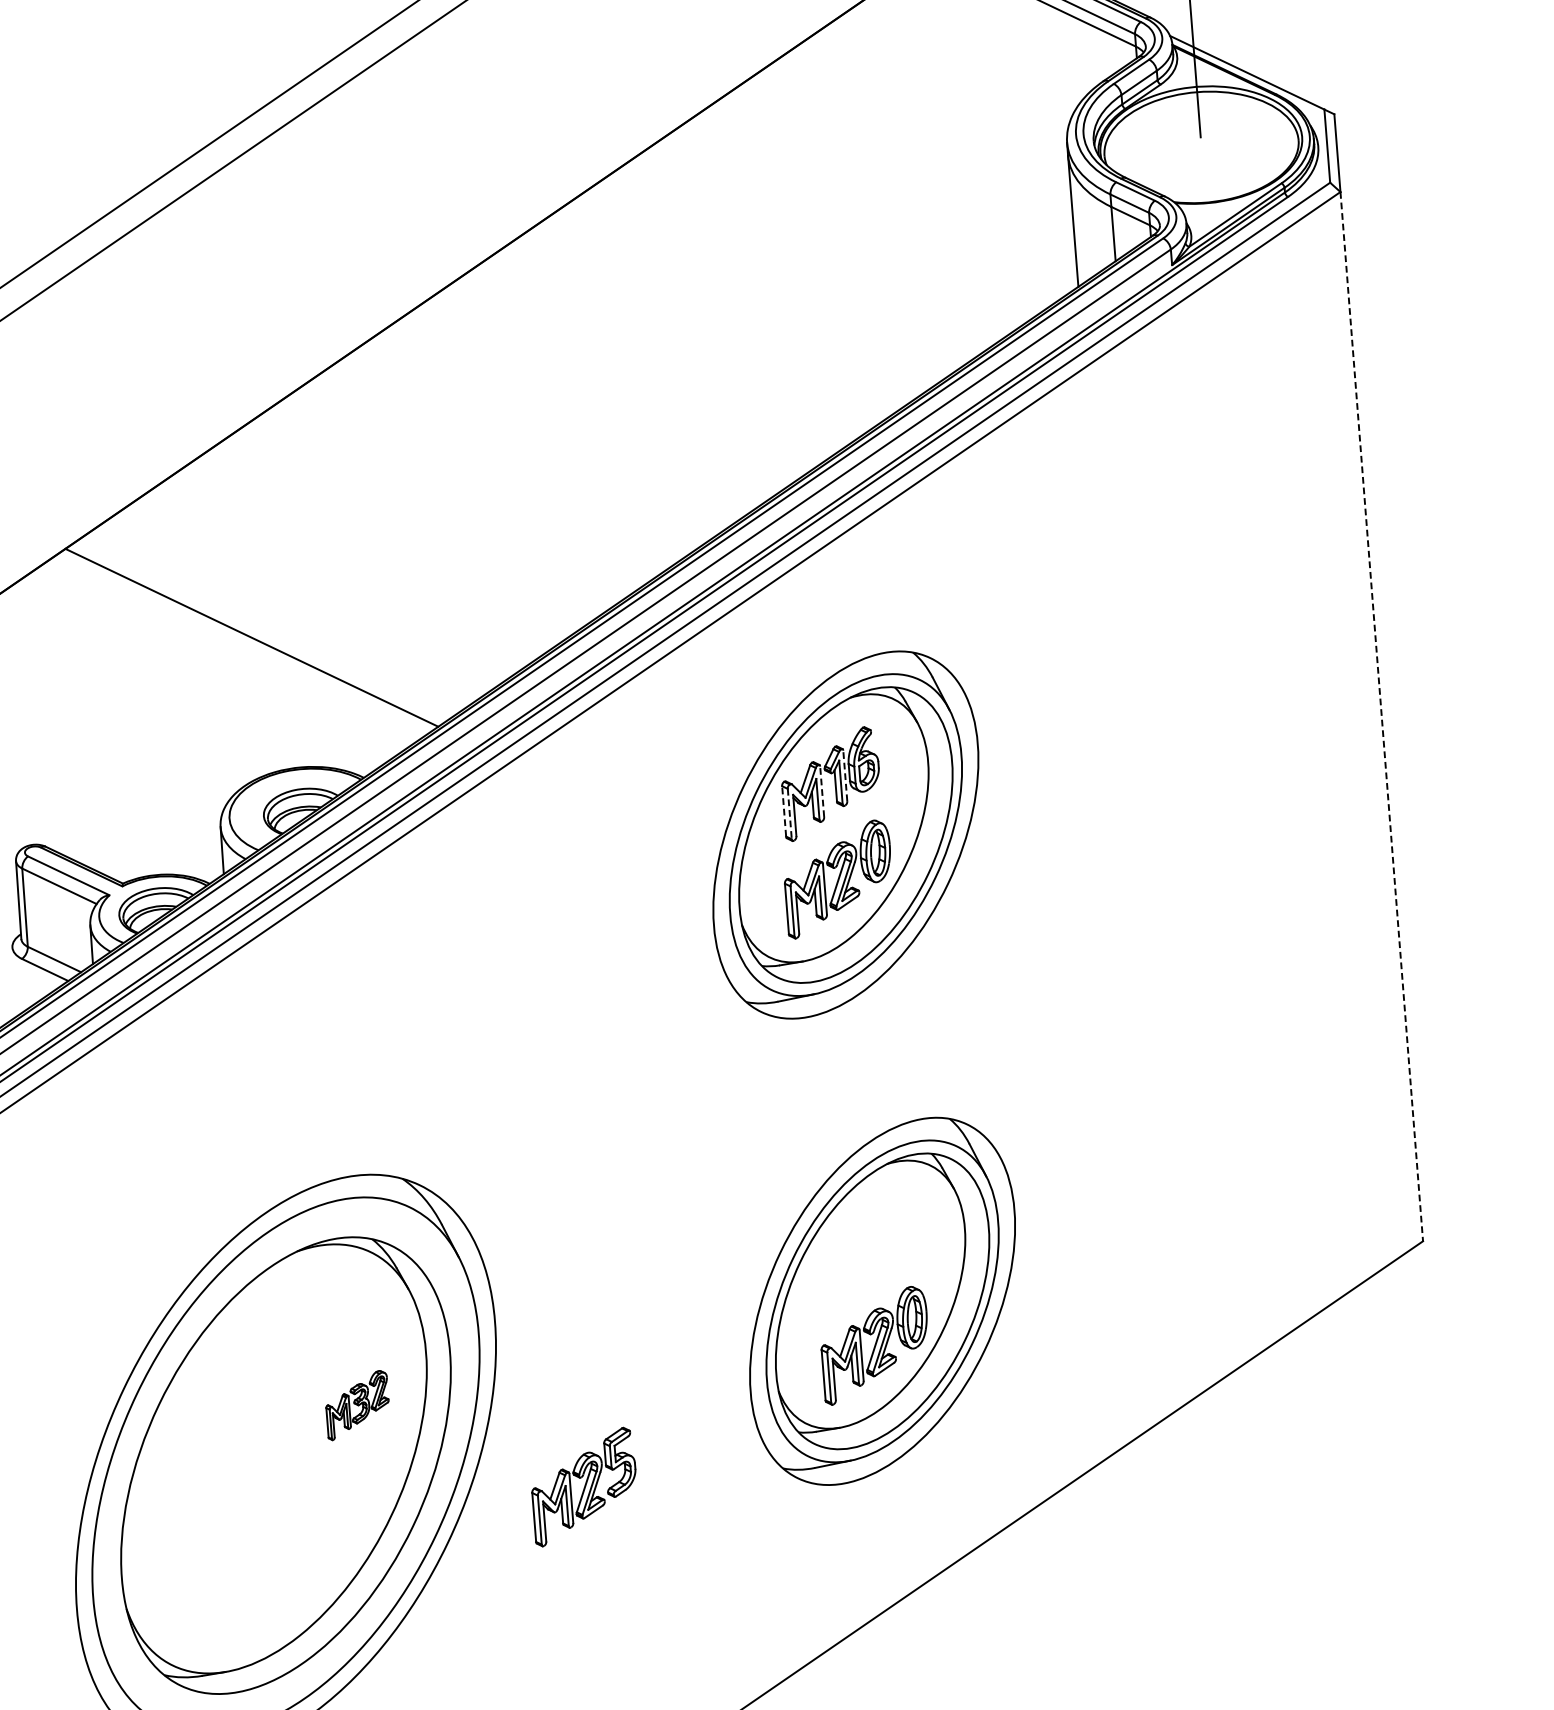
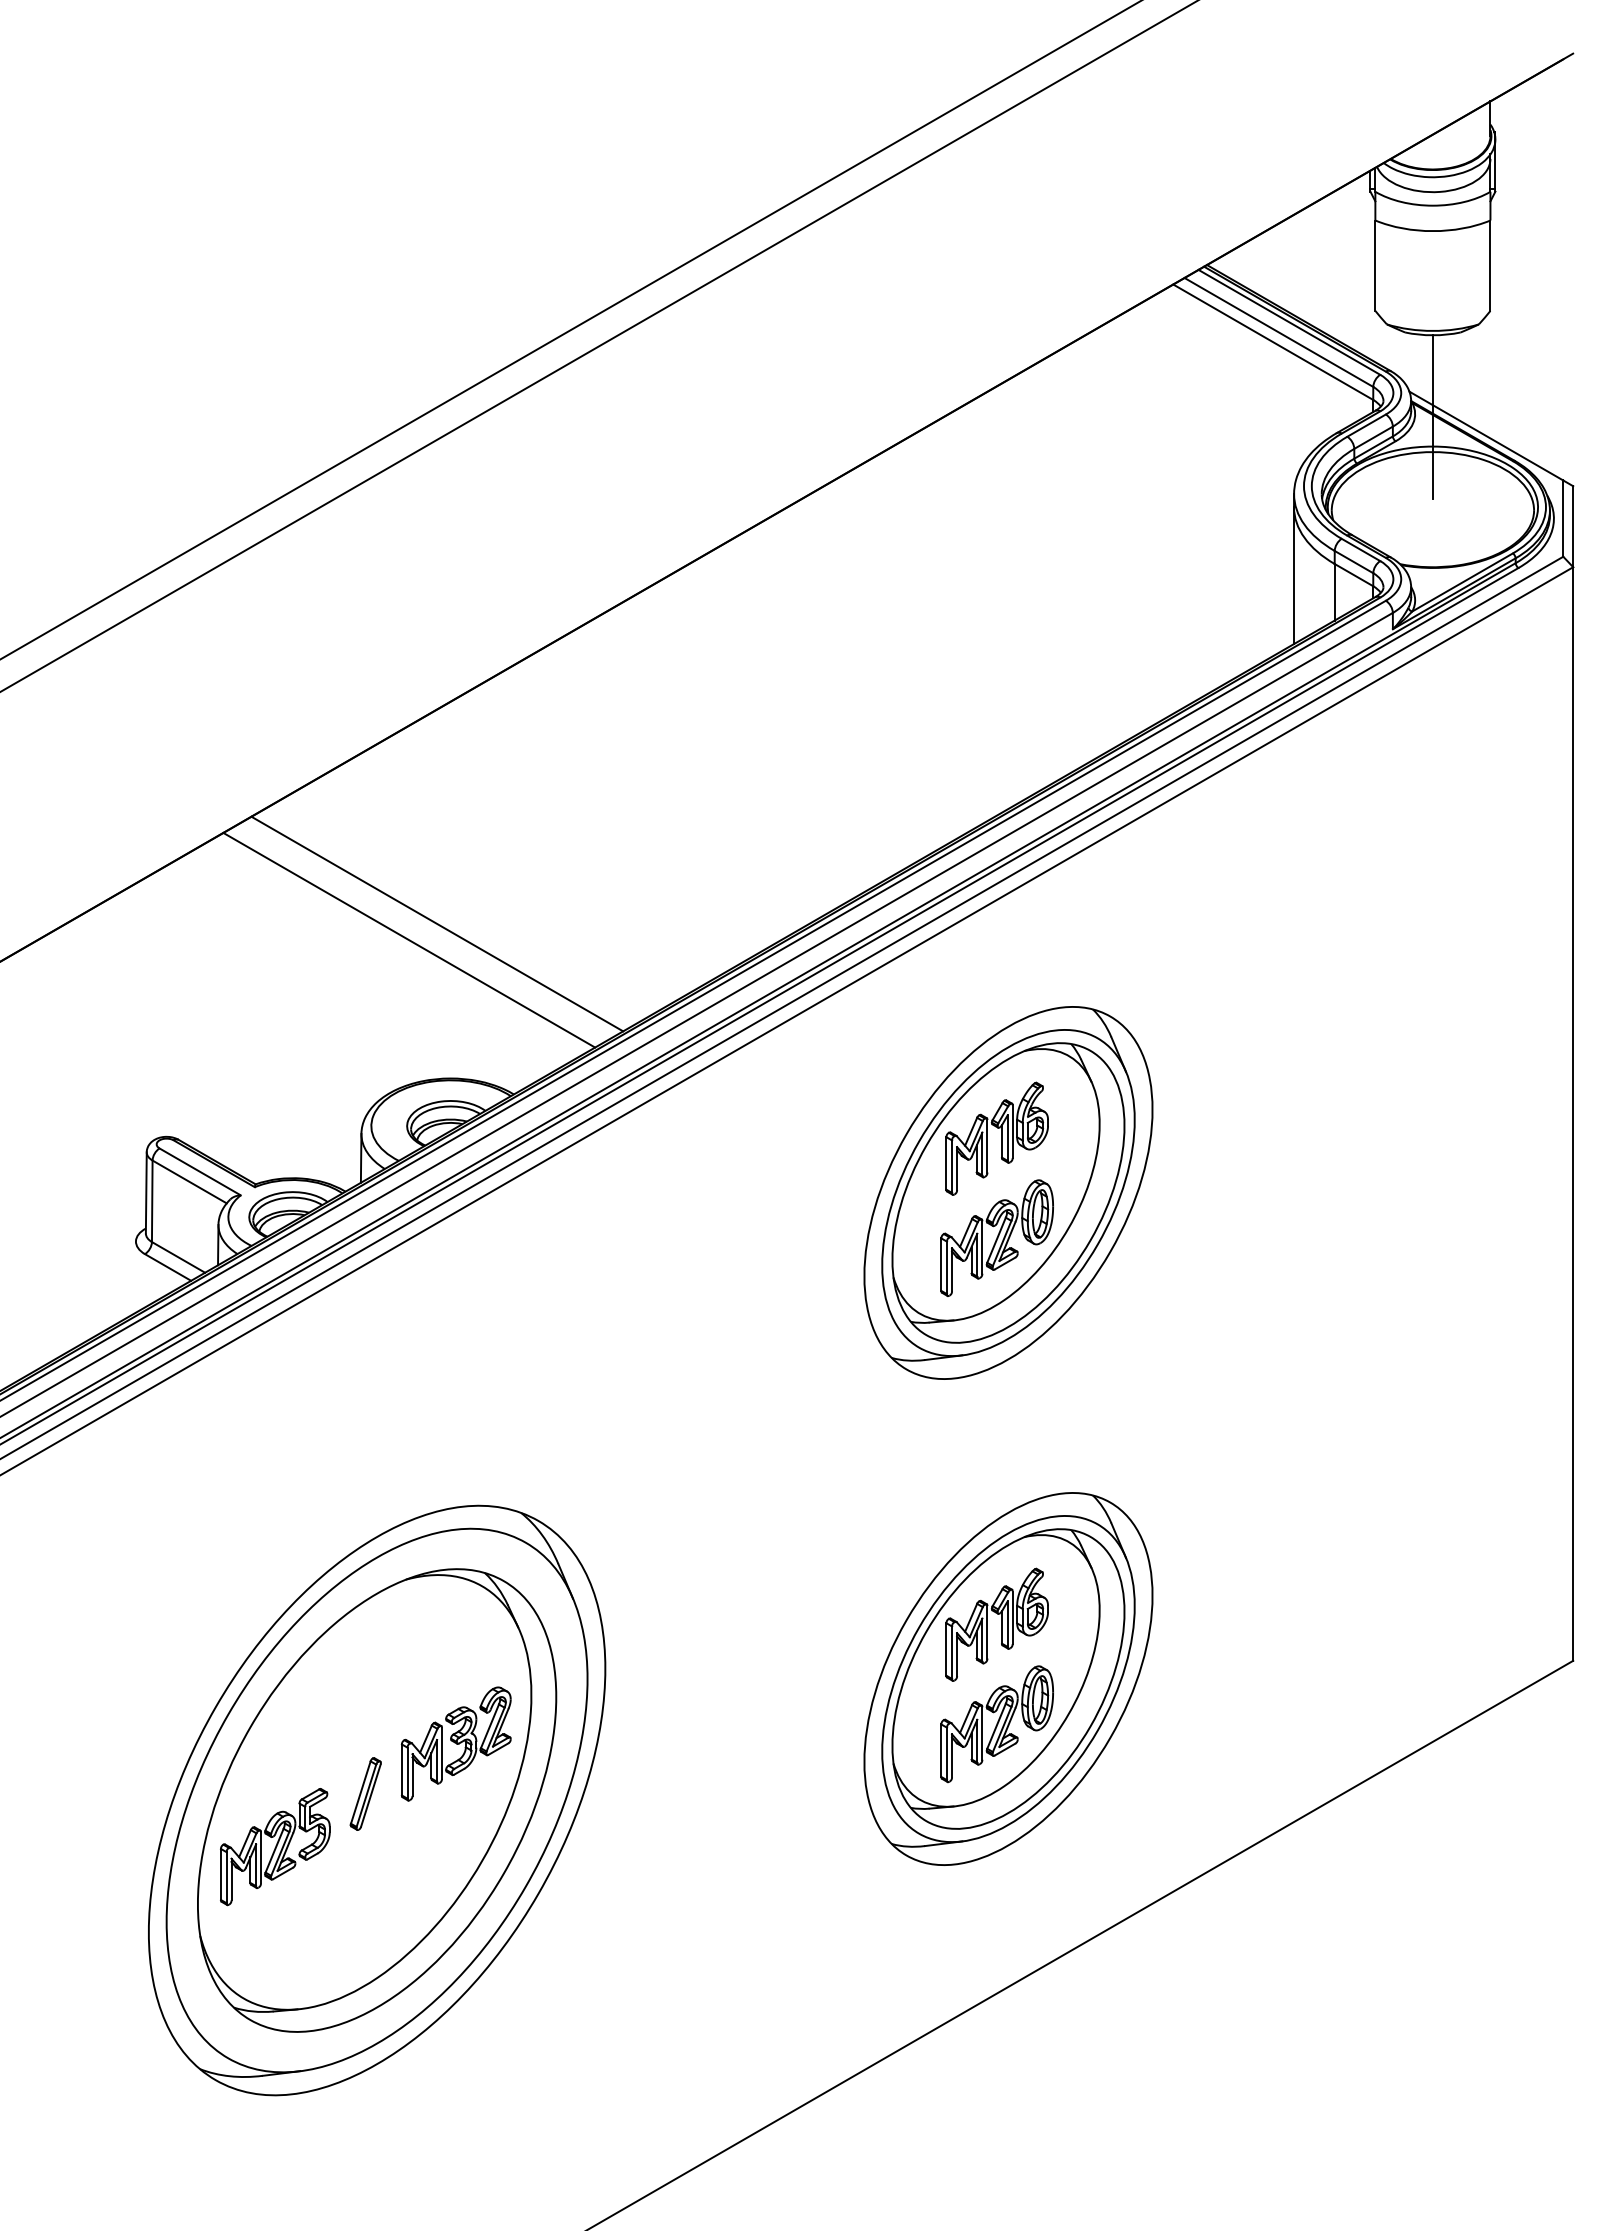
line: (277, 619) -> (437, 923), added
line: (1382, 717) -> (1573, 1114), dashed -> solid
line: (845, 775) -> (1012, 1131), dashed -> solid
line: (822, 791) -> (987, 1145), dashed -> solid
line: (784, 810) -> (946, 1162), dashed -> solid
line: (790, 814) -> (952, 1167), dashed -> solid
part: (866, 1249) -> (996, 1624), added
part: (356, 1404) -> (455, 1743), size x1.67
part: (274, 1459) -> (365, 1793), added
part: (584, 1487) -> (275, 1847), moved

